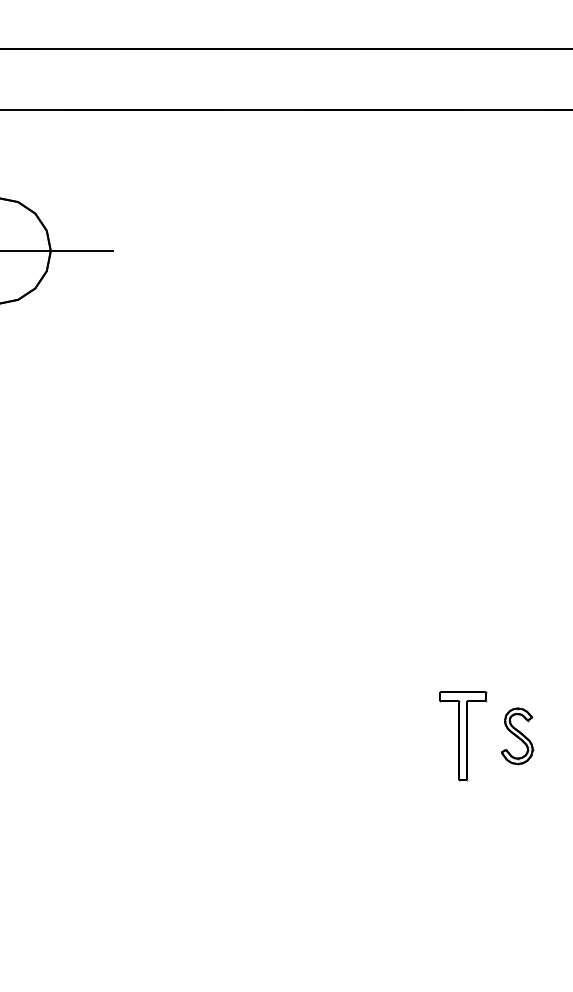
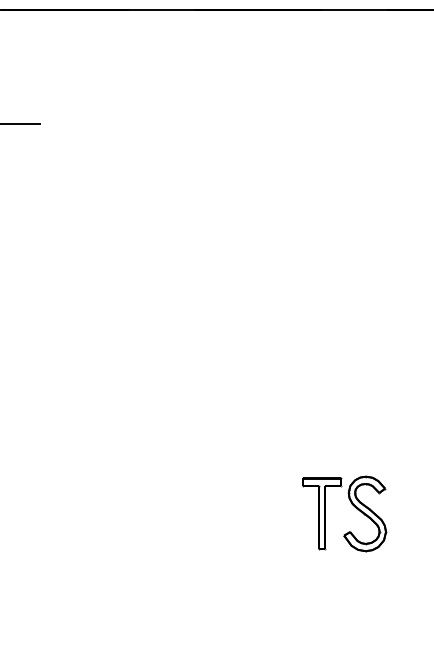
part: (517, 736) -> (365, 514), size x1.67

